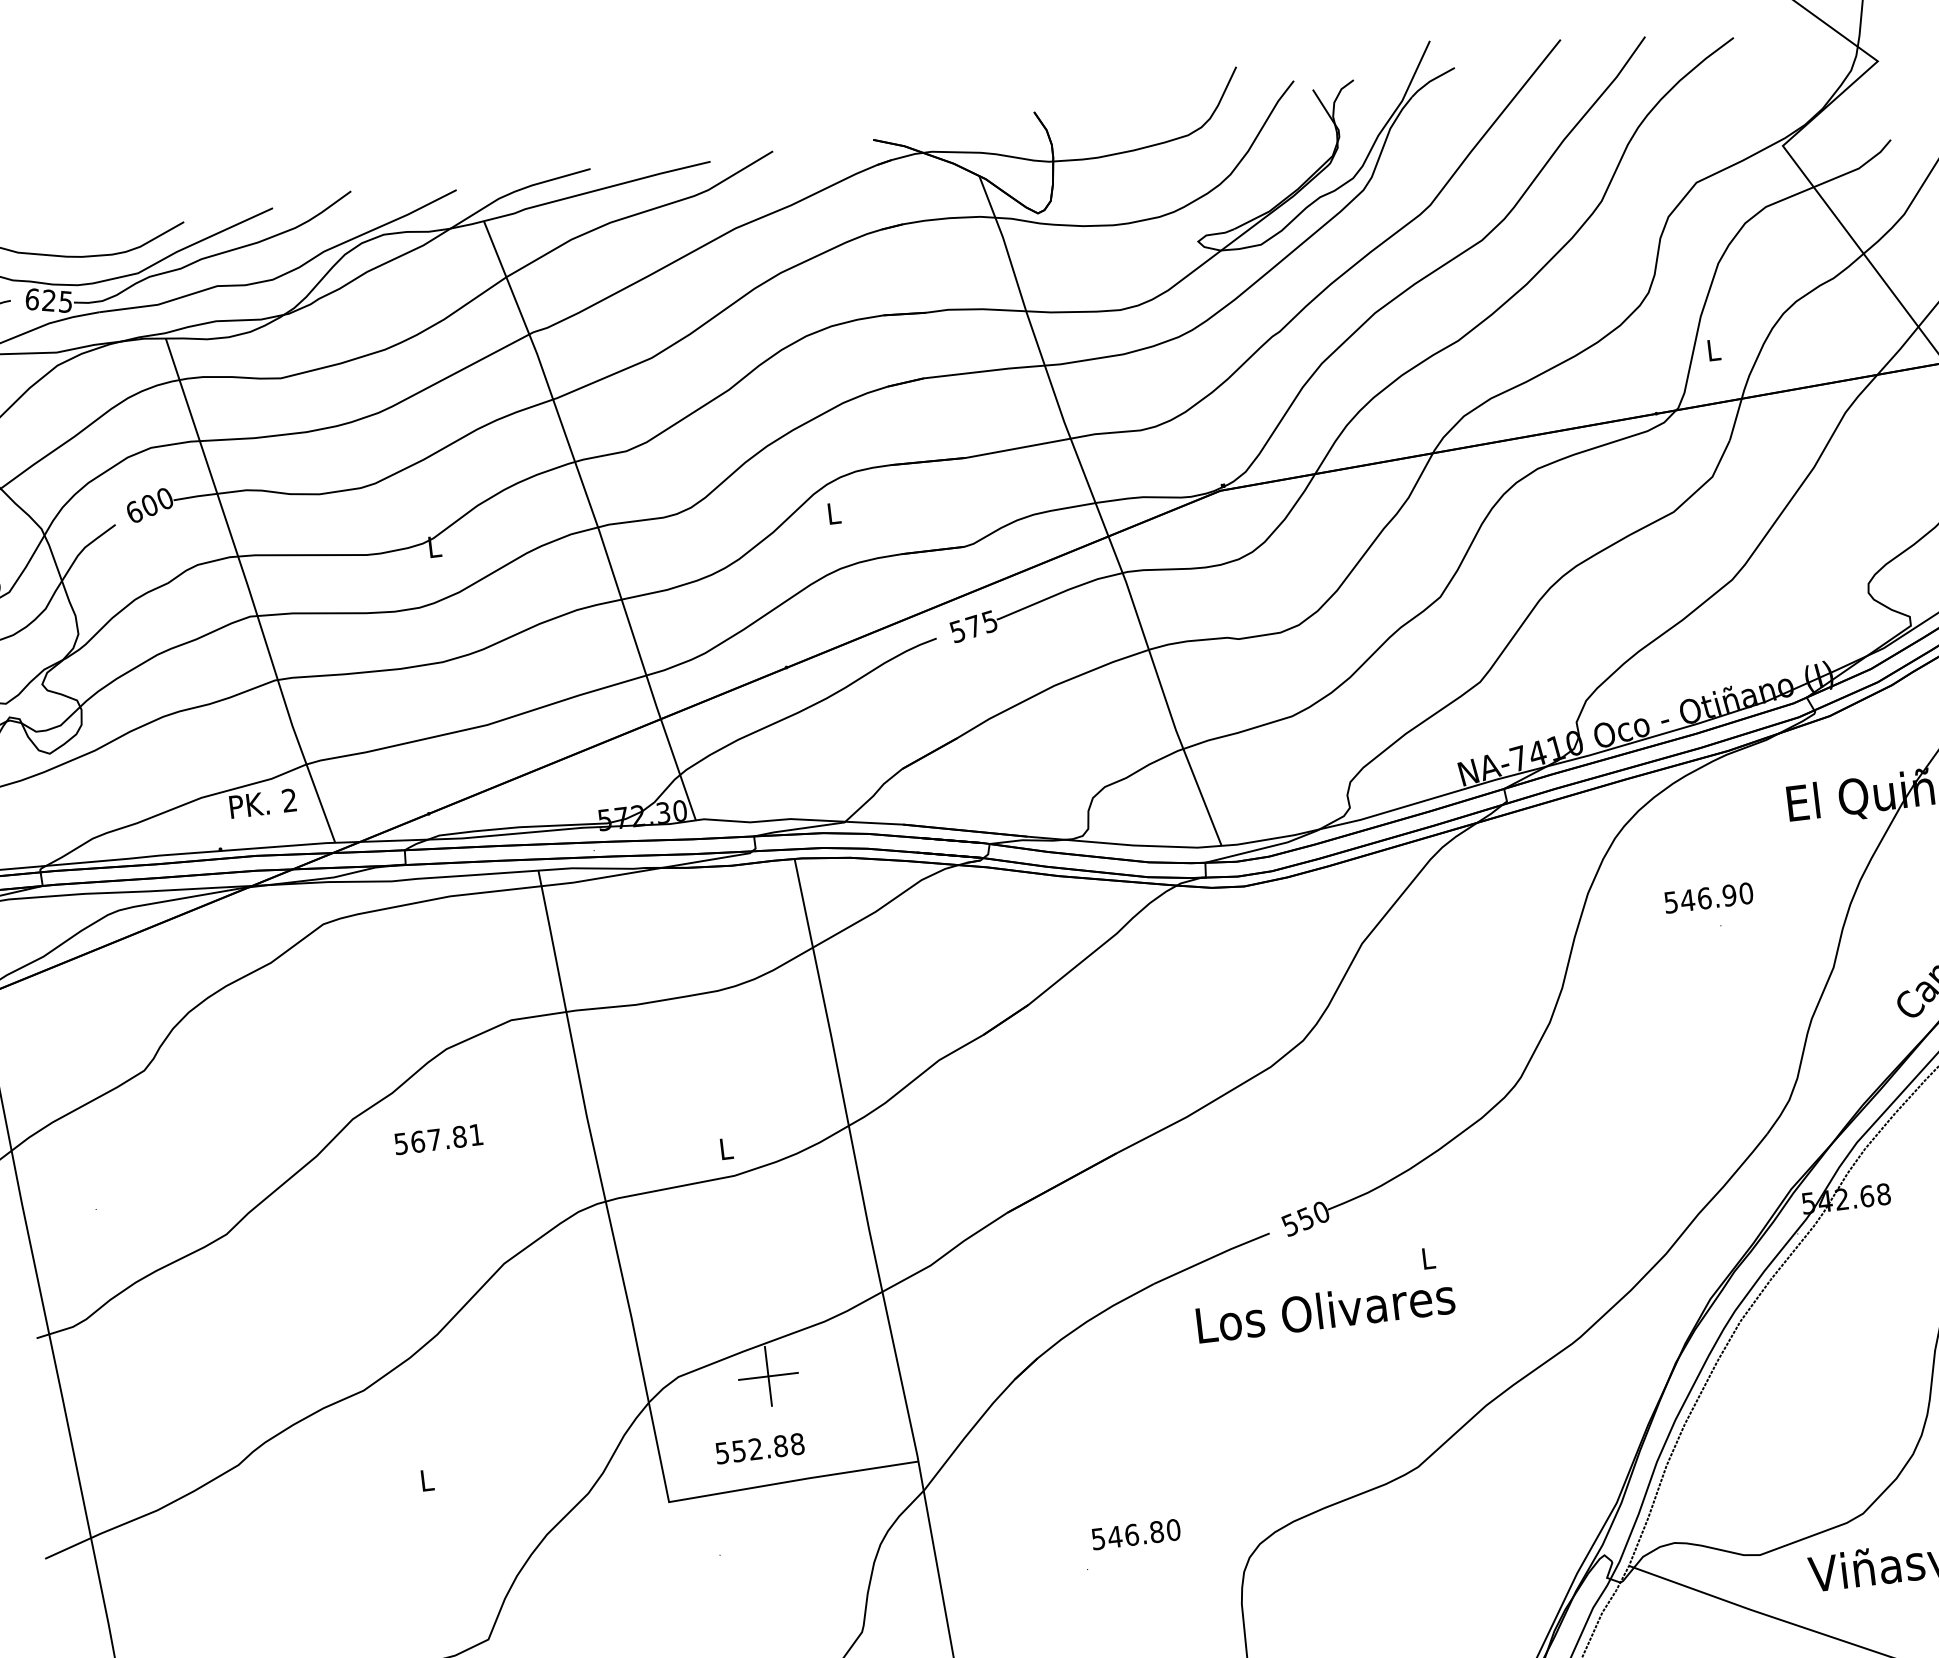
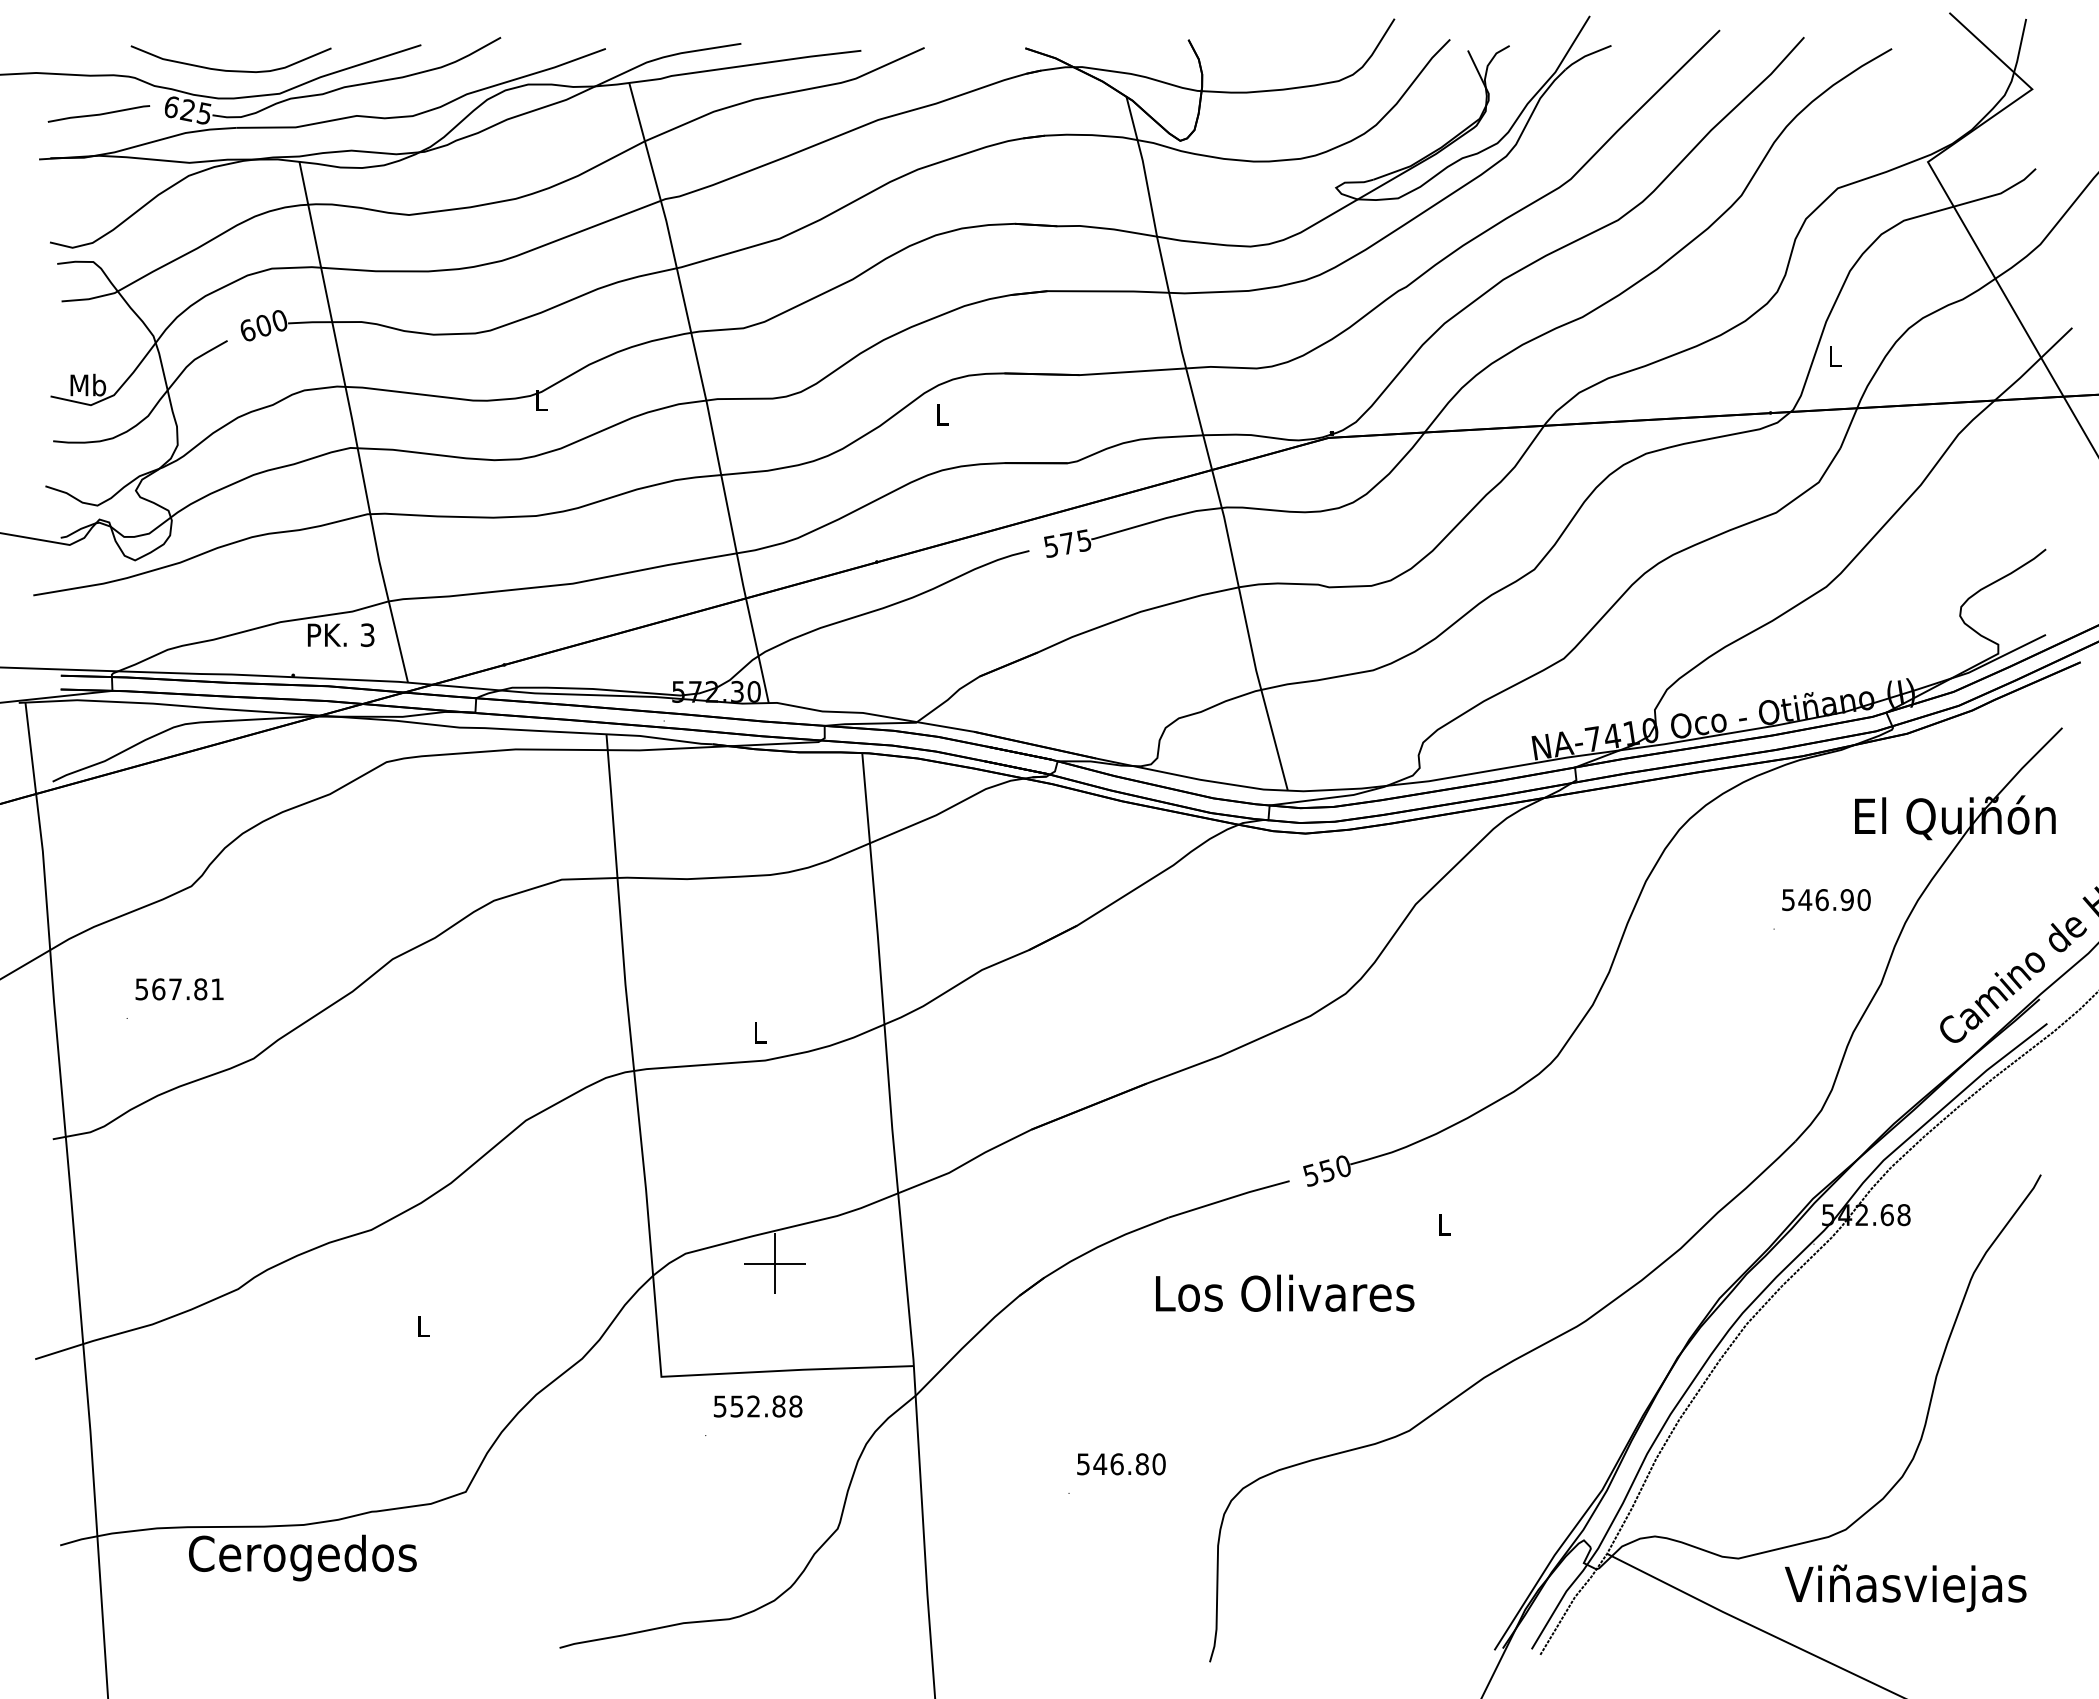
text: (289, 800) -> (367, 635), 2 -> 3
text: (1708, 898) -> (1826, 900), moved
text: (438, 1139) -> (179, 989), moved
text: (1325, 1309) -> (1285, 1292), moved
text: (760, 1448) -> (758, 1406), moved

